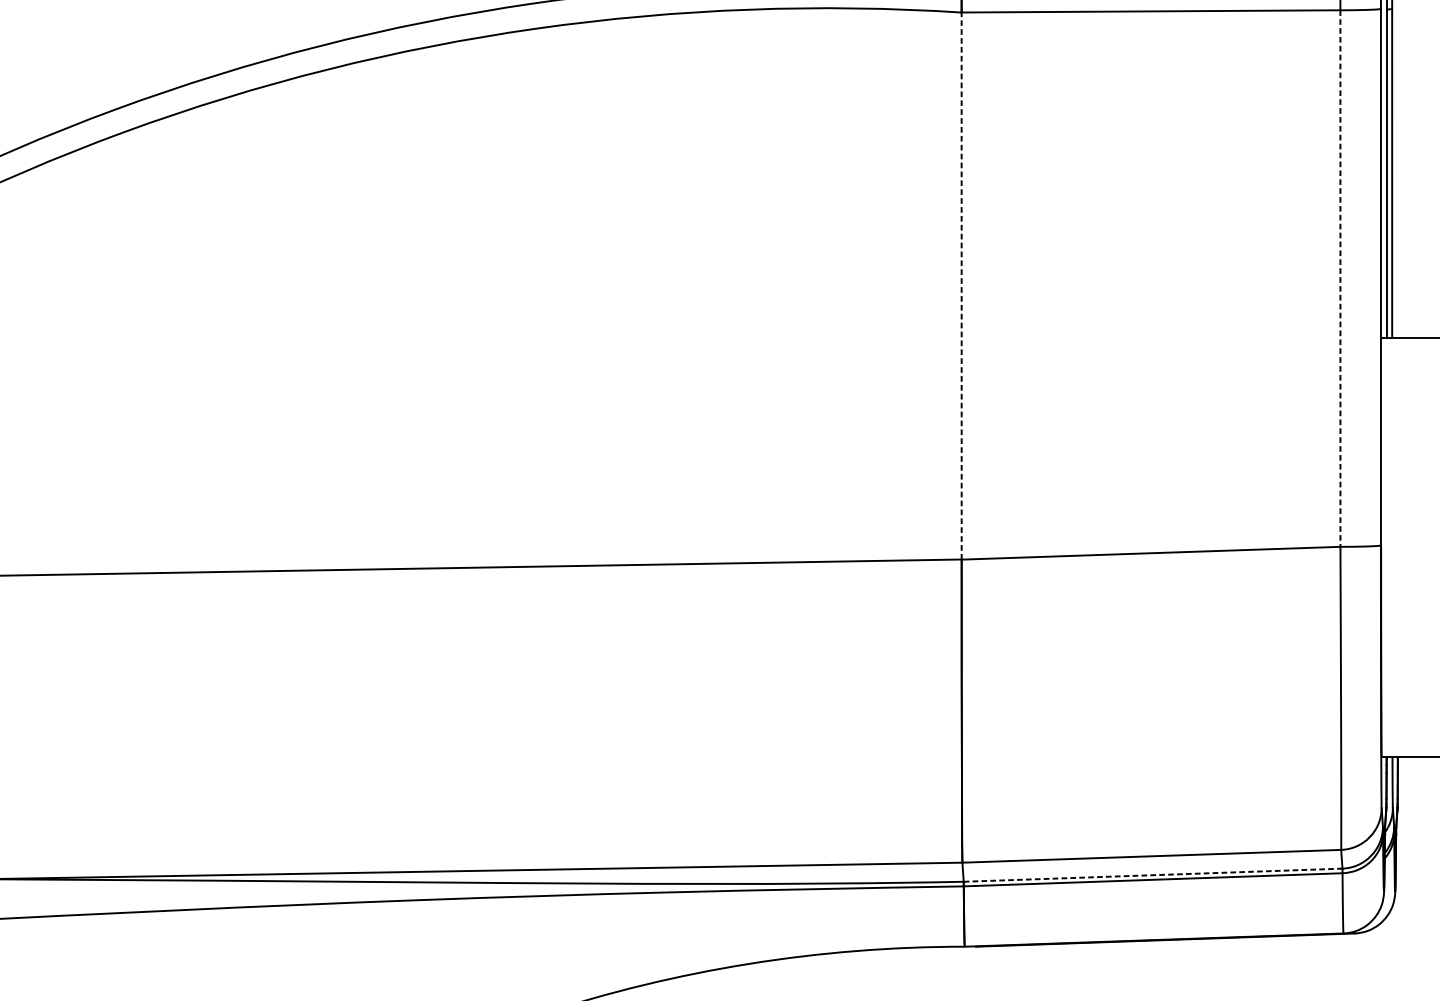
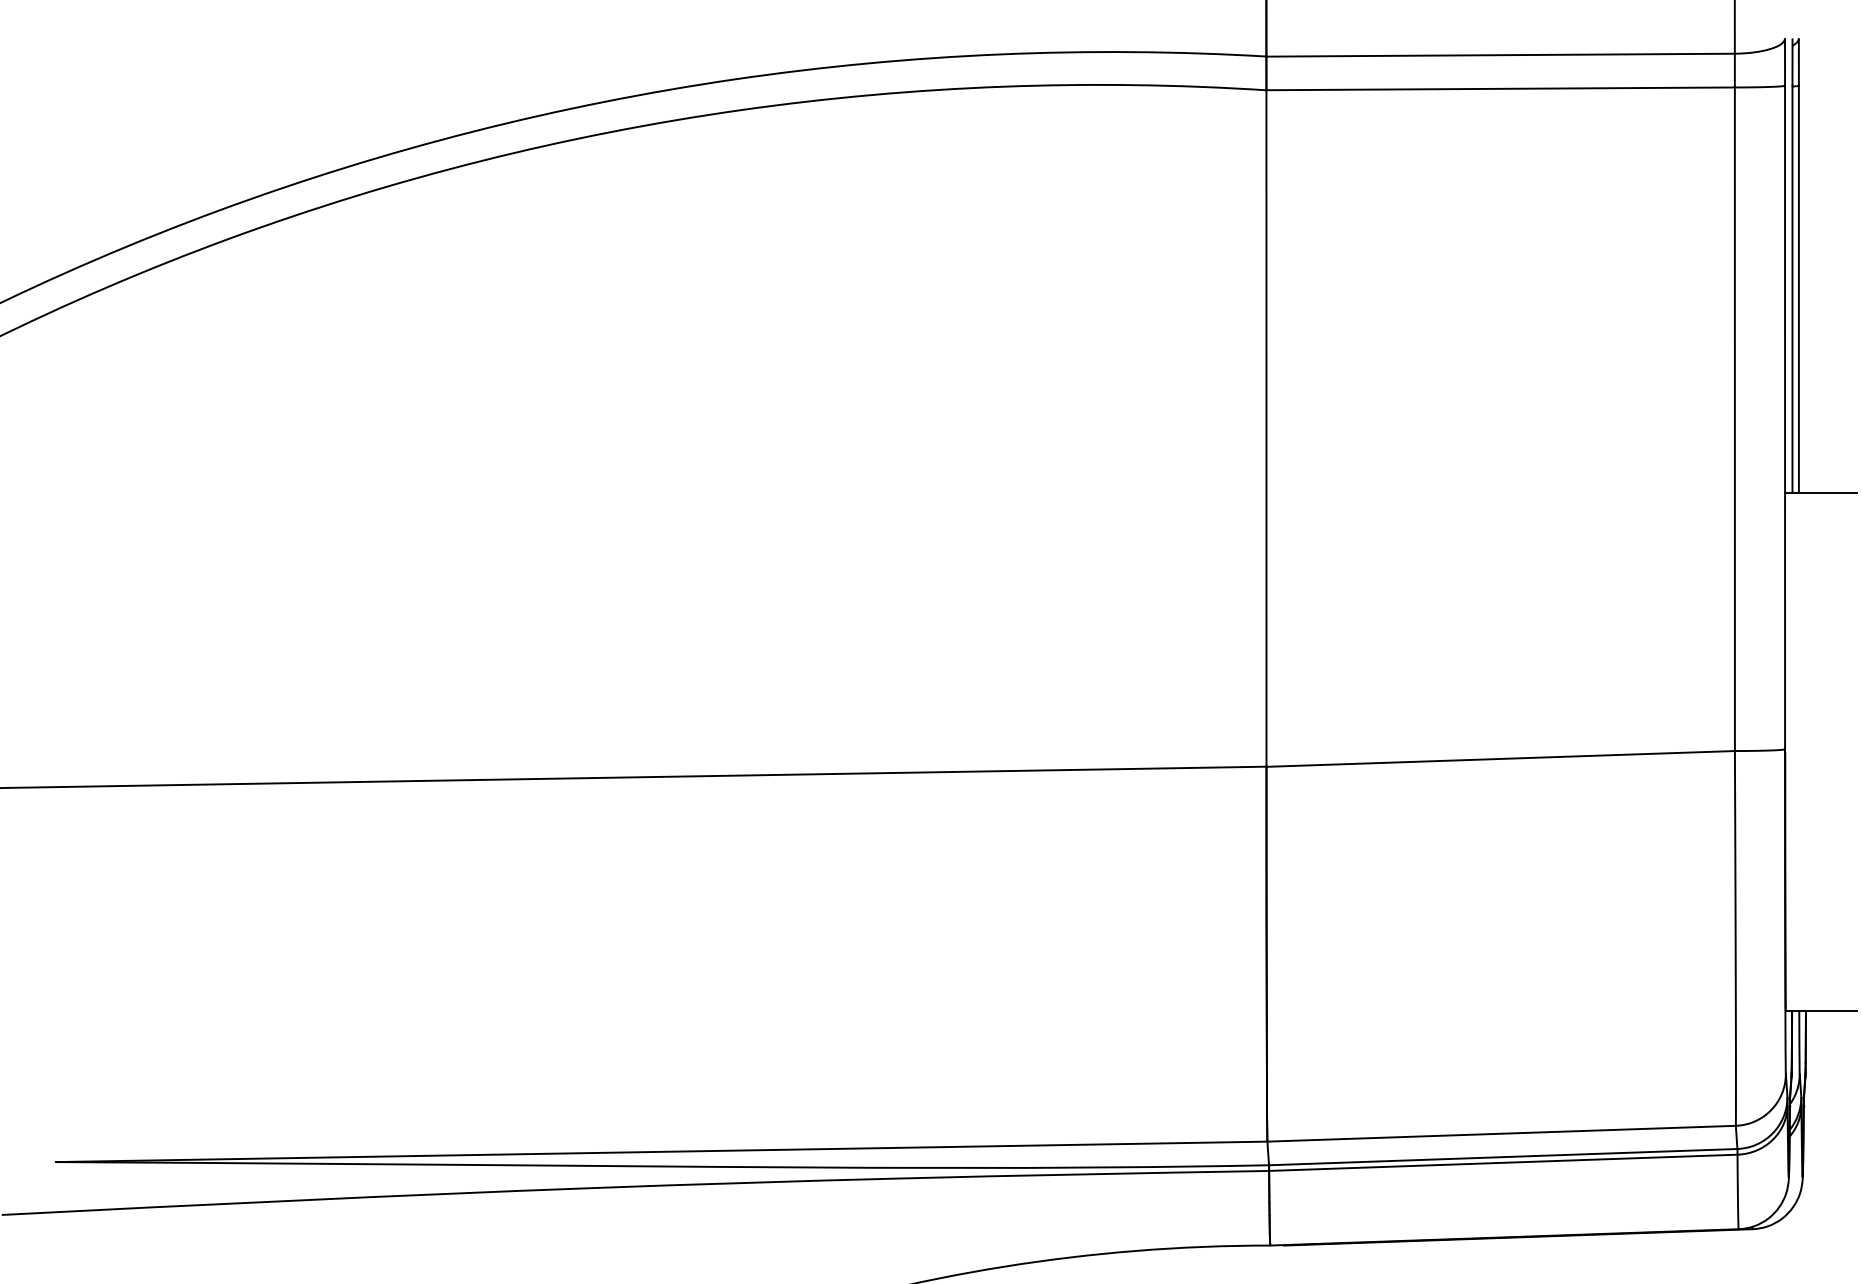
line: (1340, 278) -> (1734, 419), dashed -> solid
line: (961, 286) -> (1266, 428), dashed -> solid
line: (1153, 875) -> (1503, 1157), dashed -> solid

